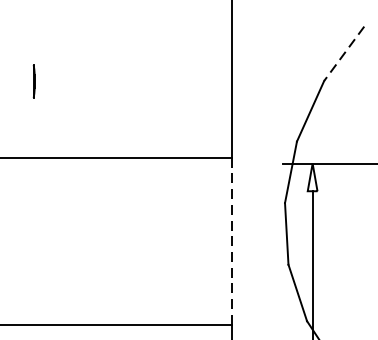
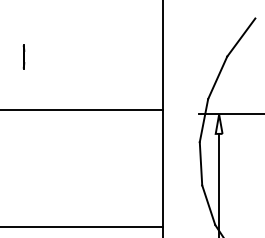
line: (344, 53) -> (241, 37), dashed -> solid
line: (231, 240) -> (162, 168), dashed -> solid

